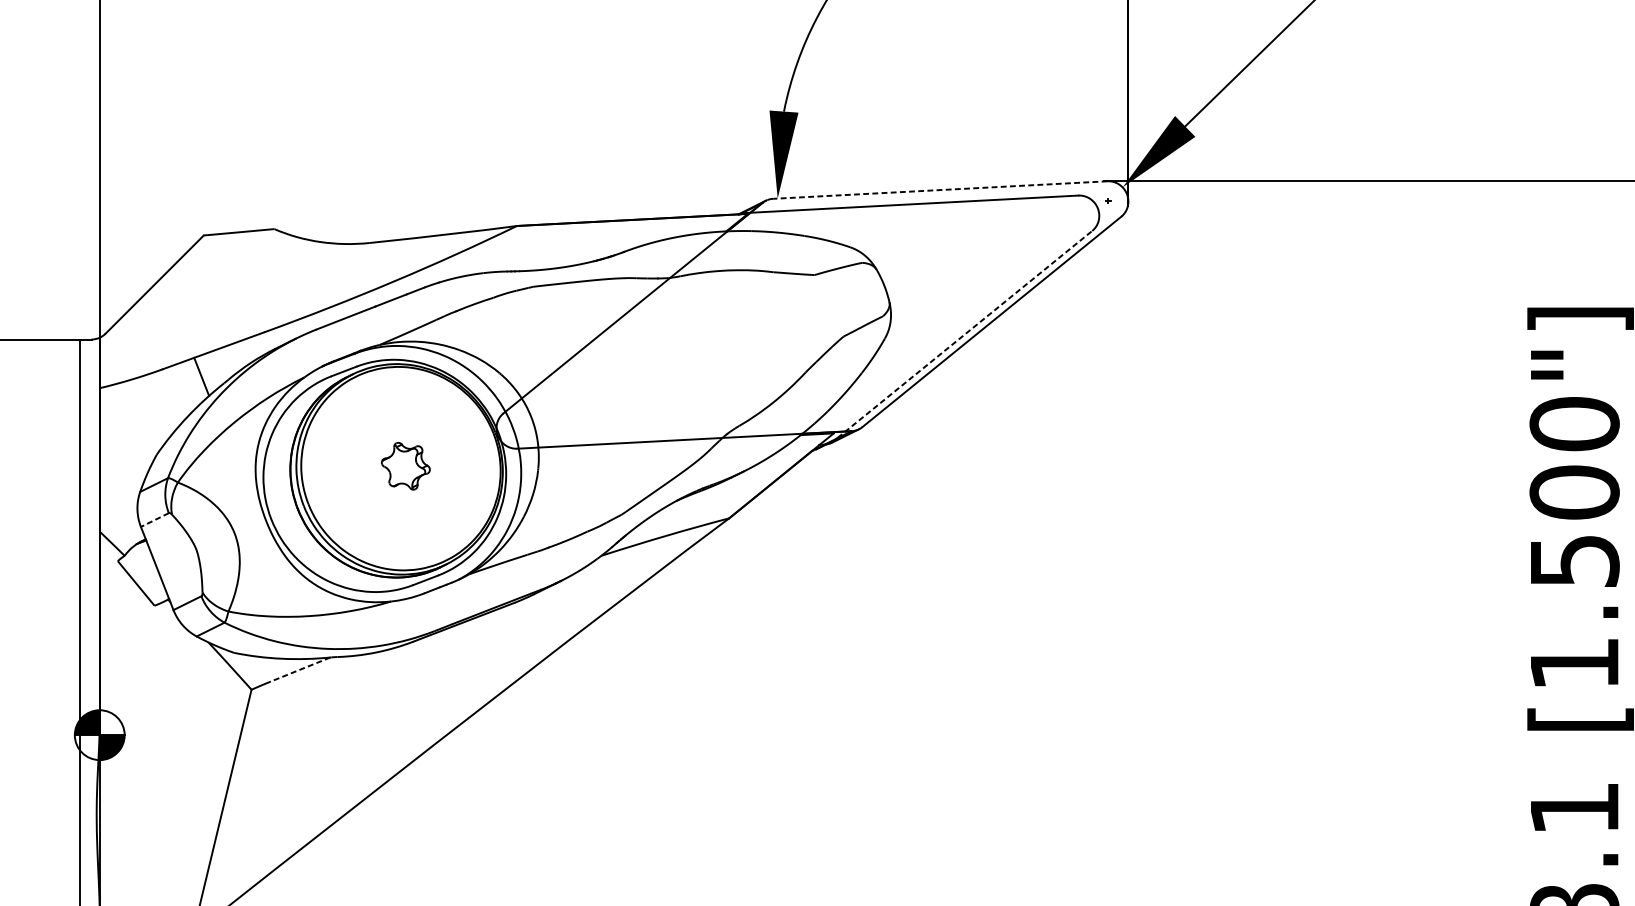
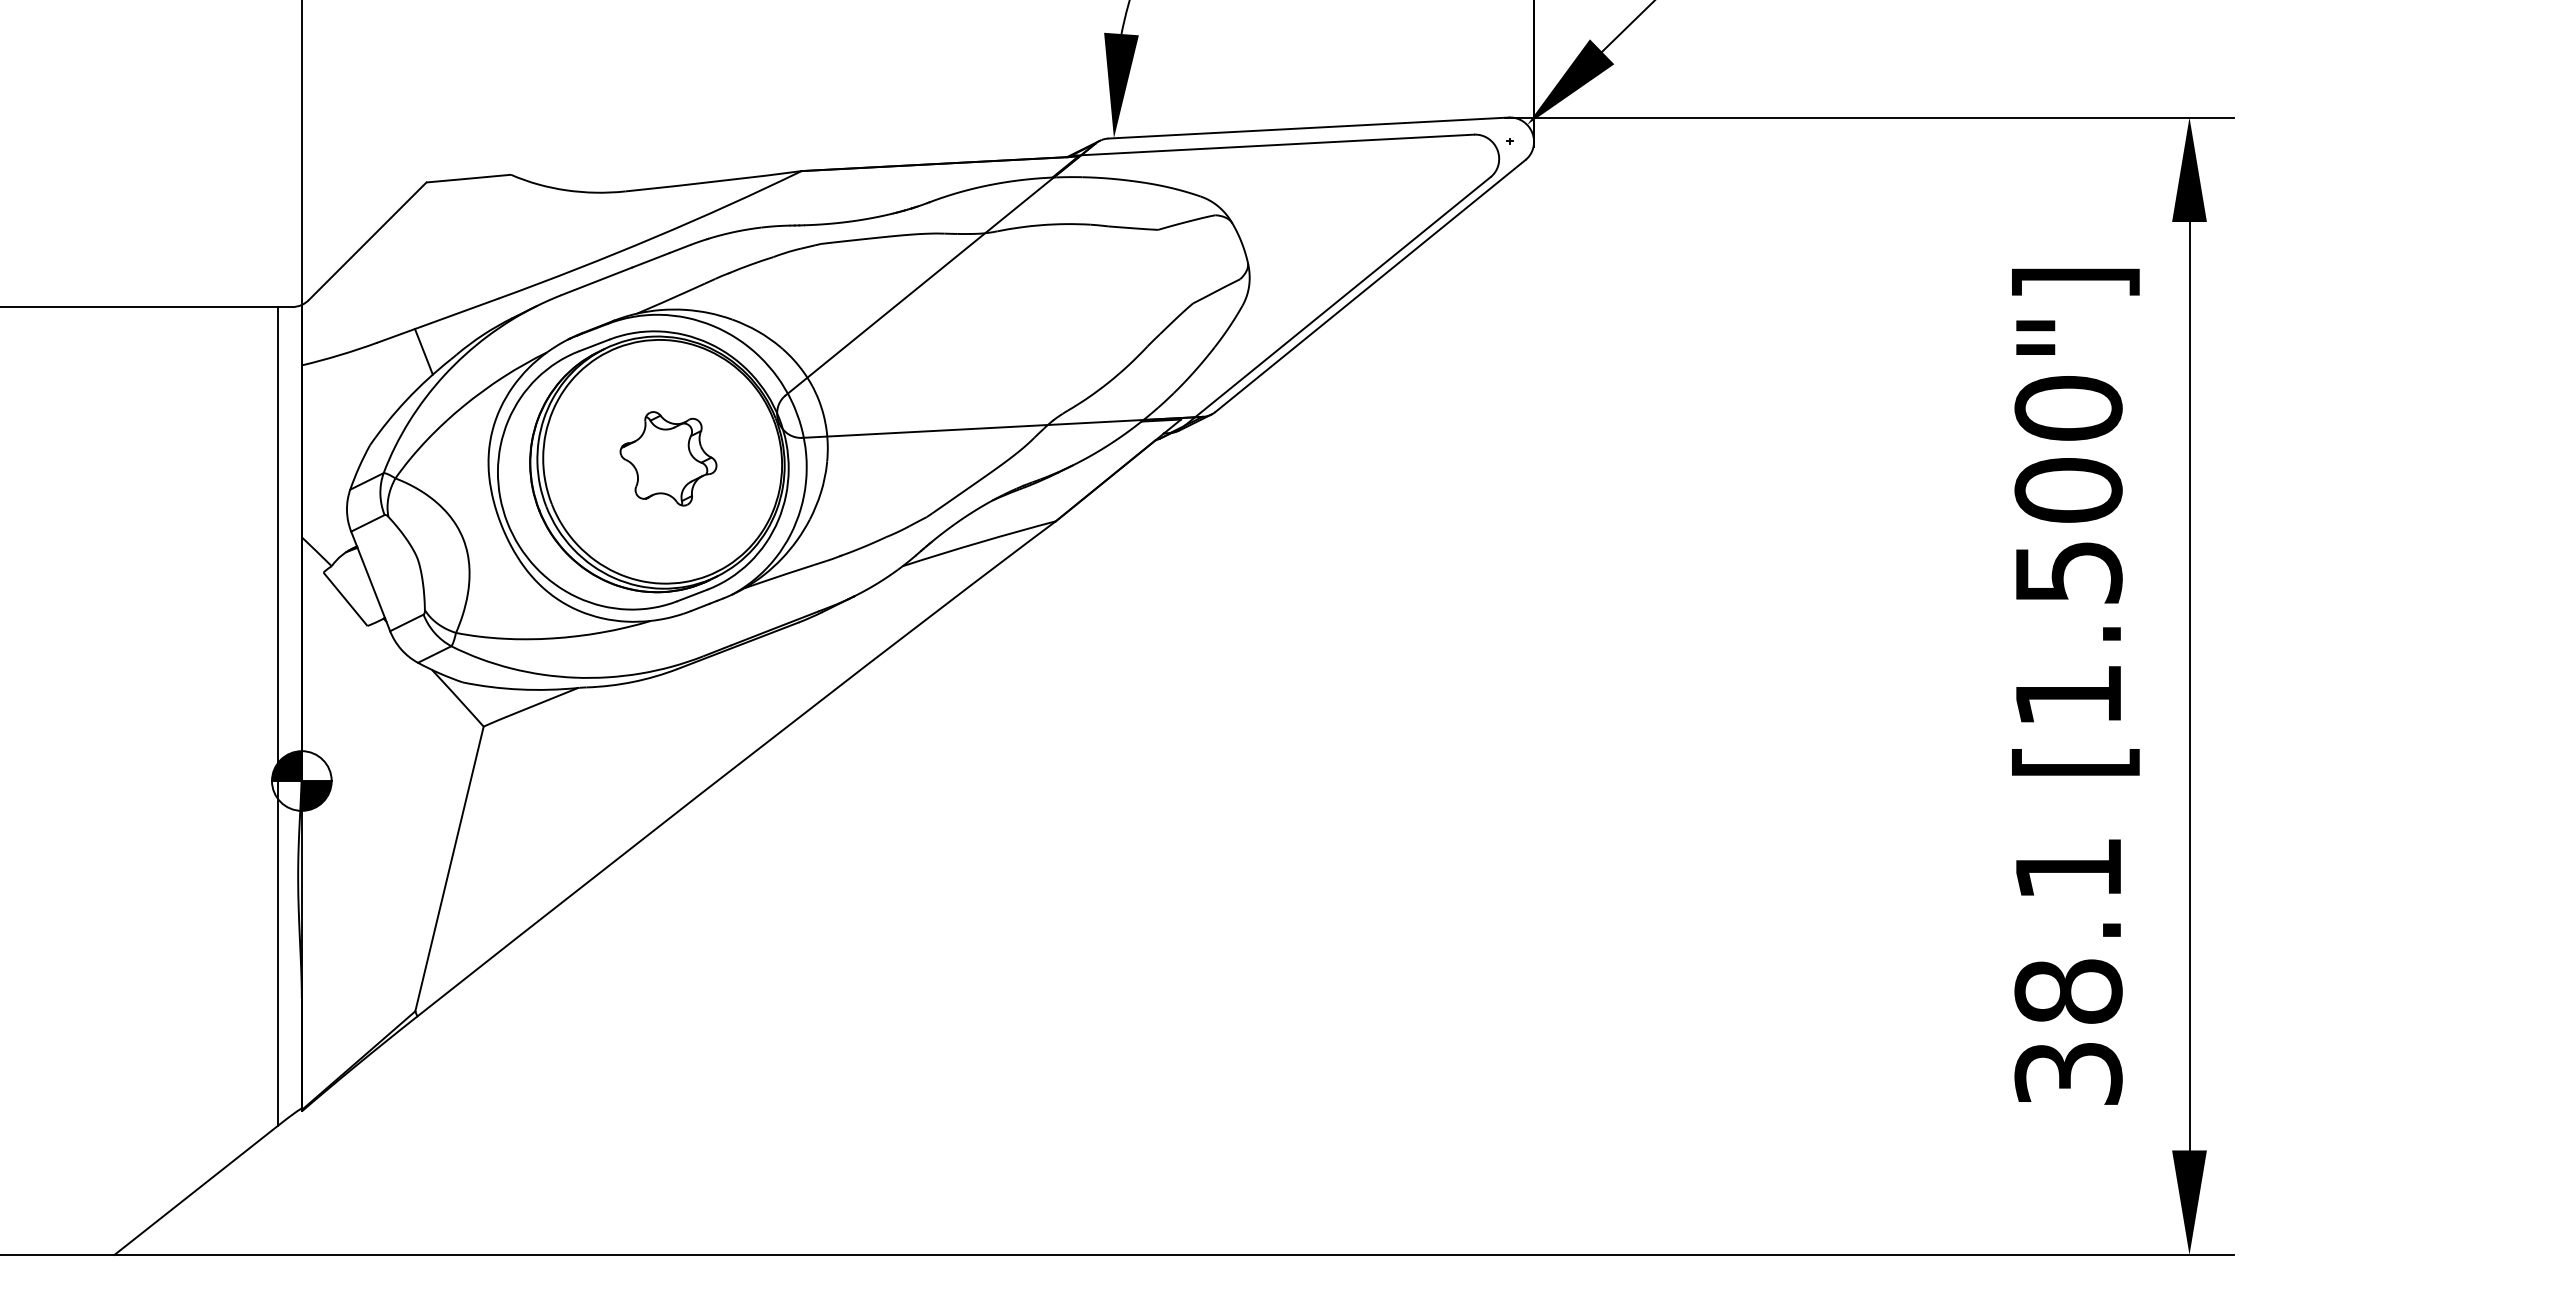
line: (940, 190) -> (1308, 128), dashed -> solid
line: (965, 334) -> (1338, 301), dashed -> solid
part: (405, 465) -> (668, 458), size x1.67
line: (154, 520) -> (367, 523), dashed -> solid
line: (299, 669) -> (541, 702), dashed -> solid

